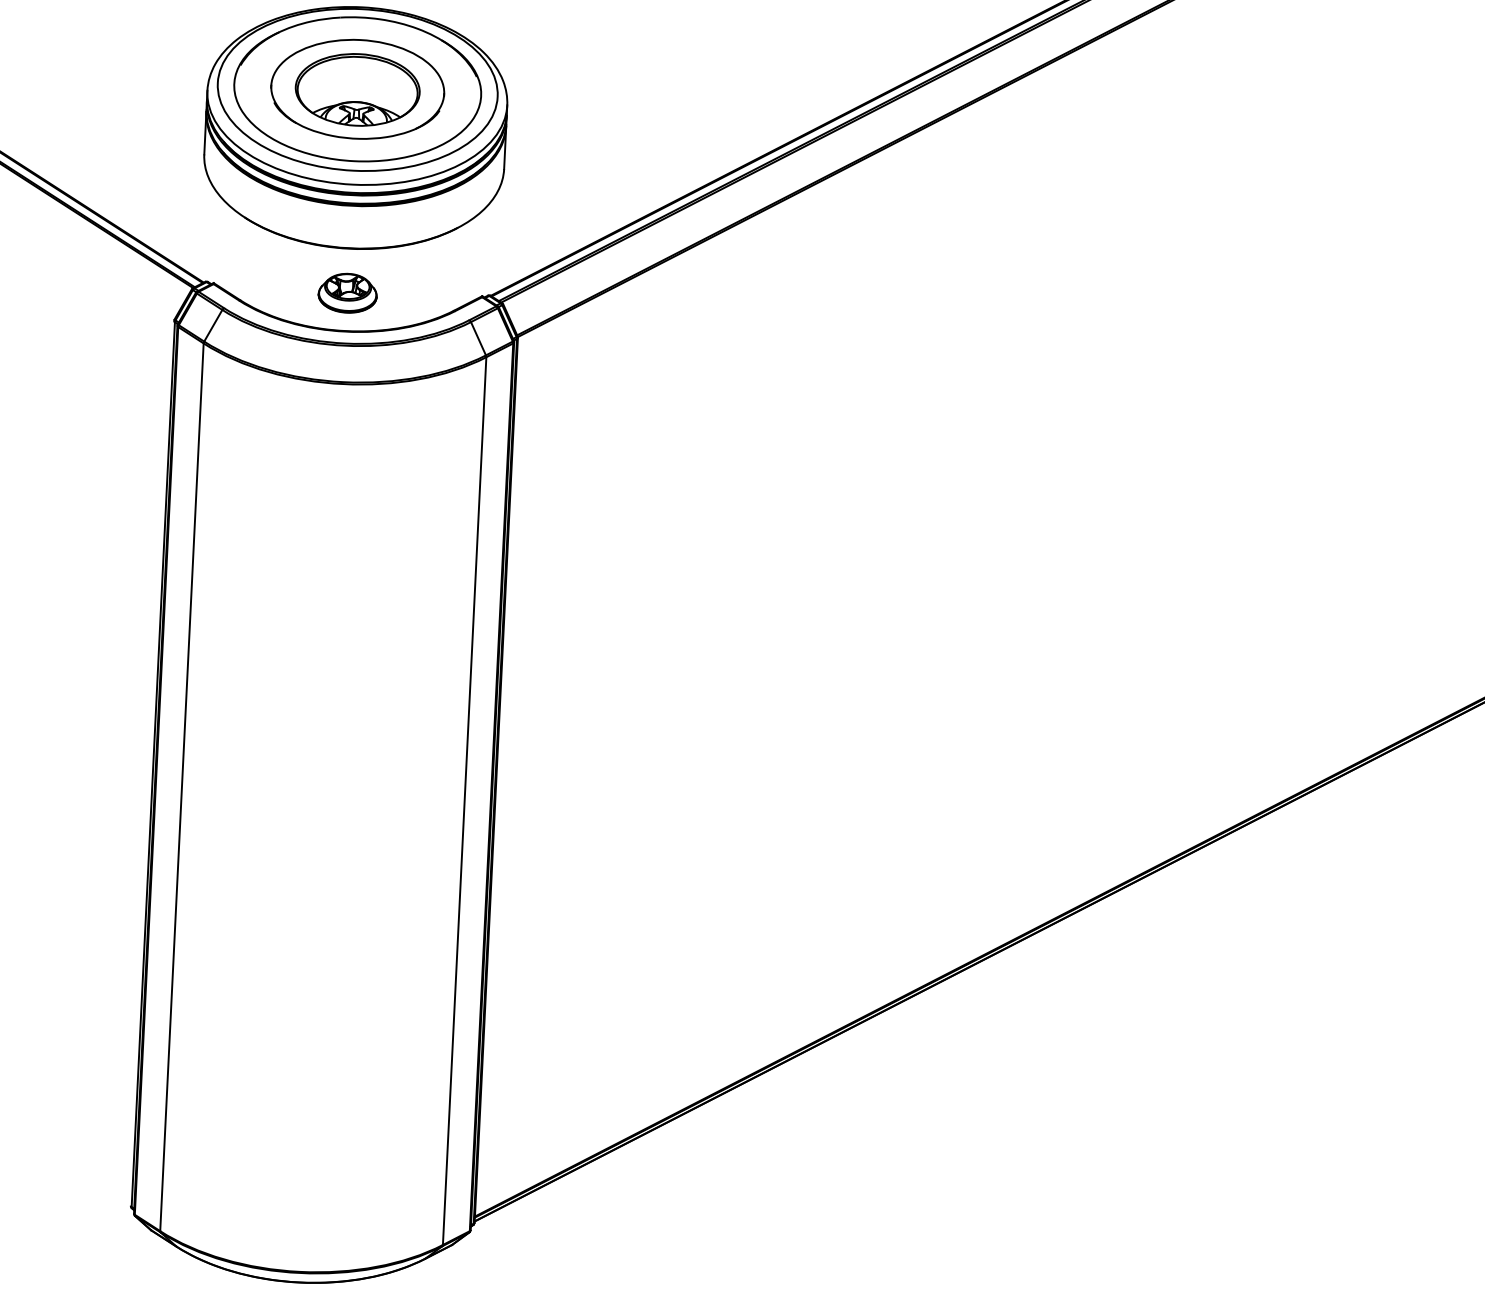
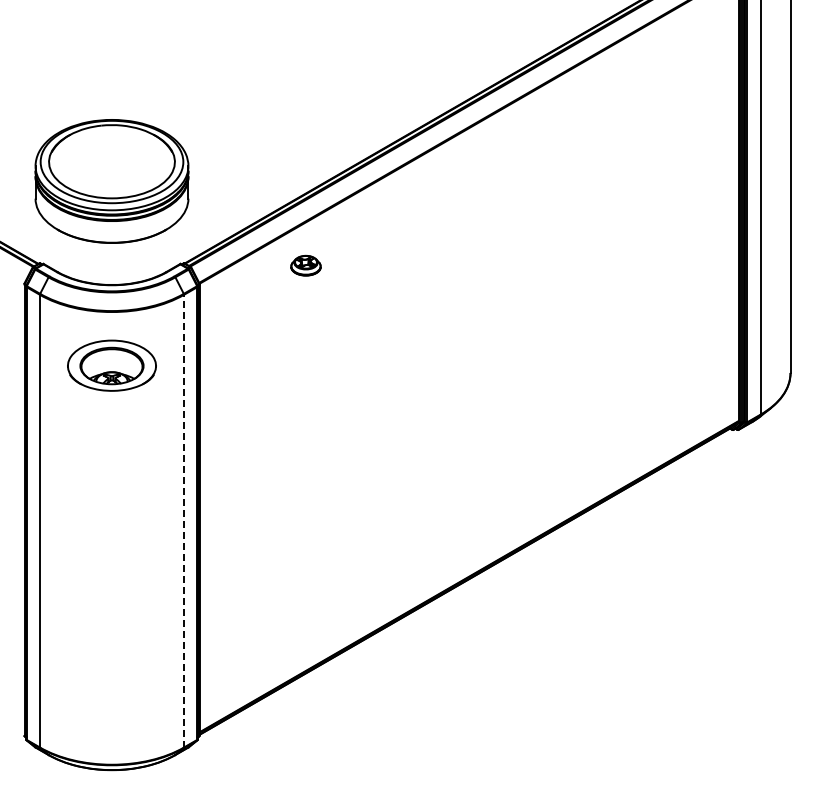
part: (356, 88) -> (111, 365), moved
part: (346, 292) -> (305, 265), moved
line: (465, 799) -> (184, 520), solid -> dashed

